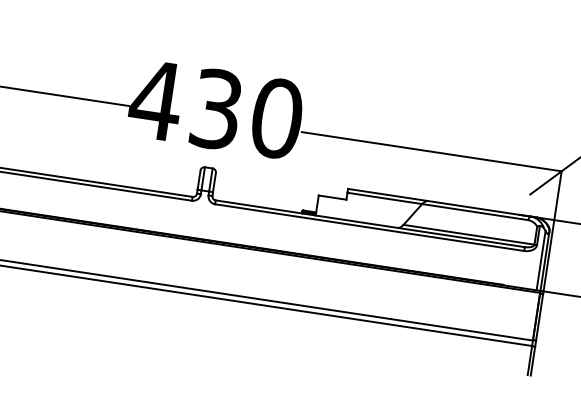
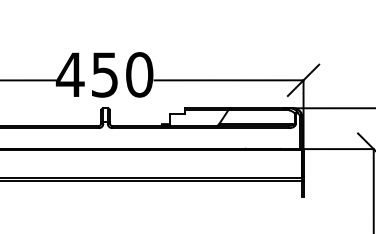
text: (215, 108) -> (104, 74), 430 -> 450

